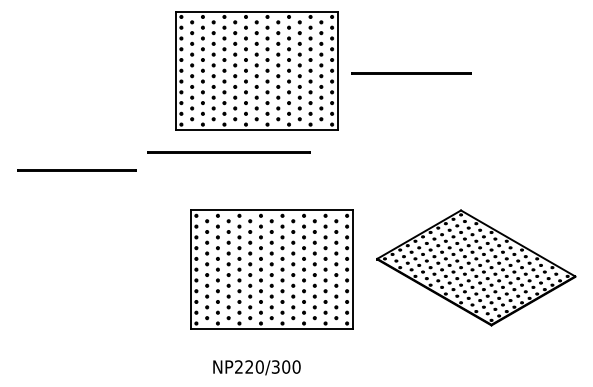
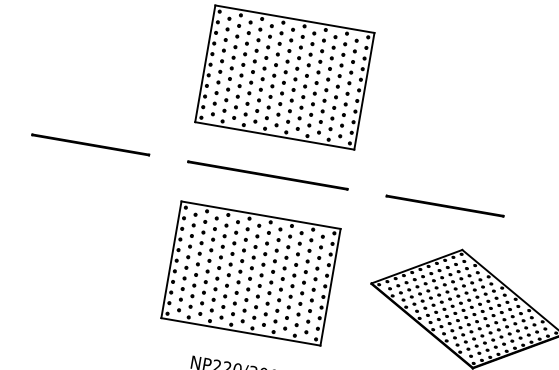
line: (411, 73) -> (444, 206), moved
line: (228, 152) -> (267, 175), moved
part: (271, 269) -> (250, 273), moved

